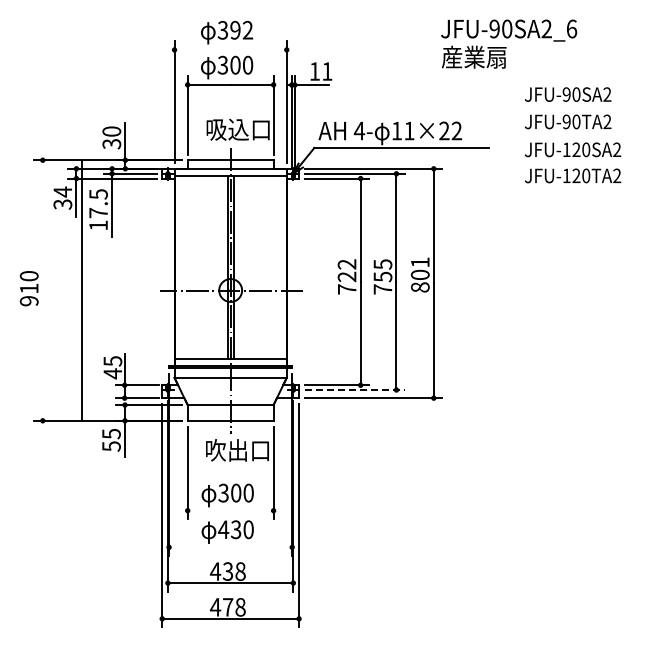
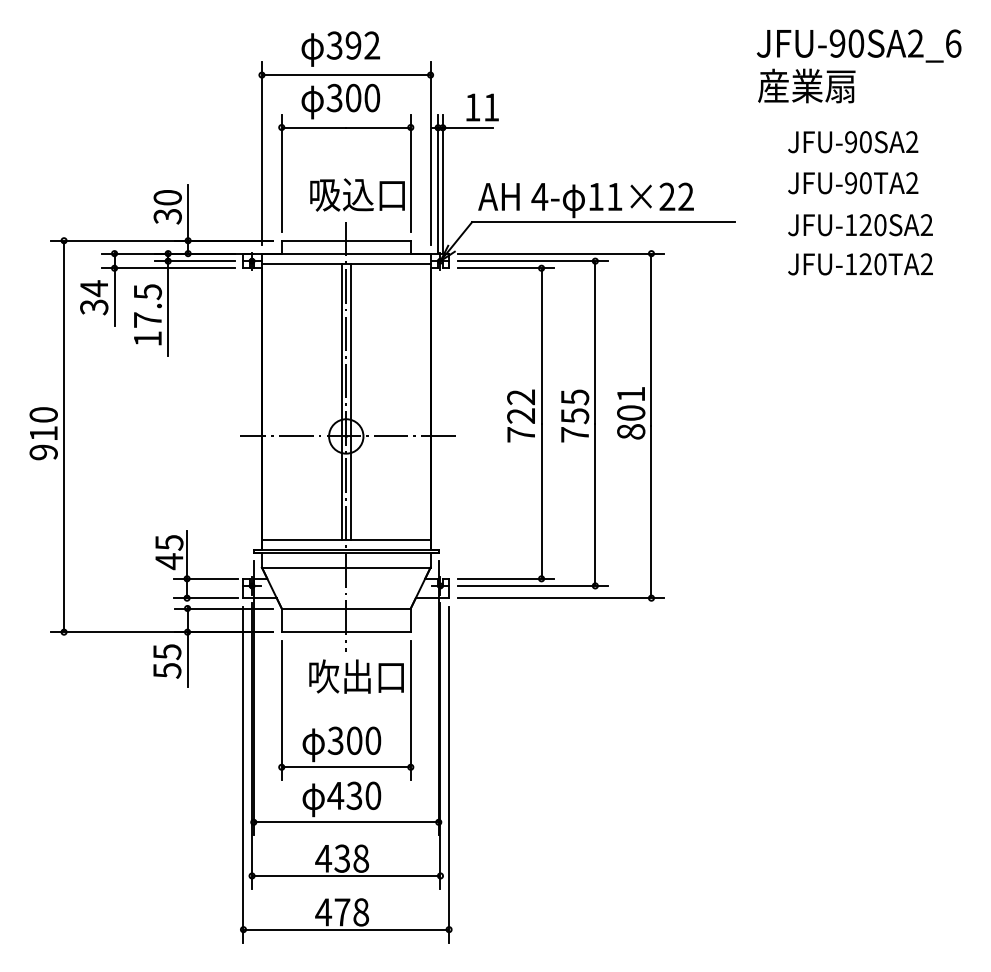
text: (509, 43) -> (859, 65), moved
line: (230, 49) -> (346, 74), added
line: (81, 290) -> (63, 436), moved
line: (355, 390) -> (533, 586), dashed -> solid
line: (230, 510) -> (346, 766), added
line: (230, 547) -> (346, 822), added

